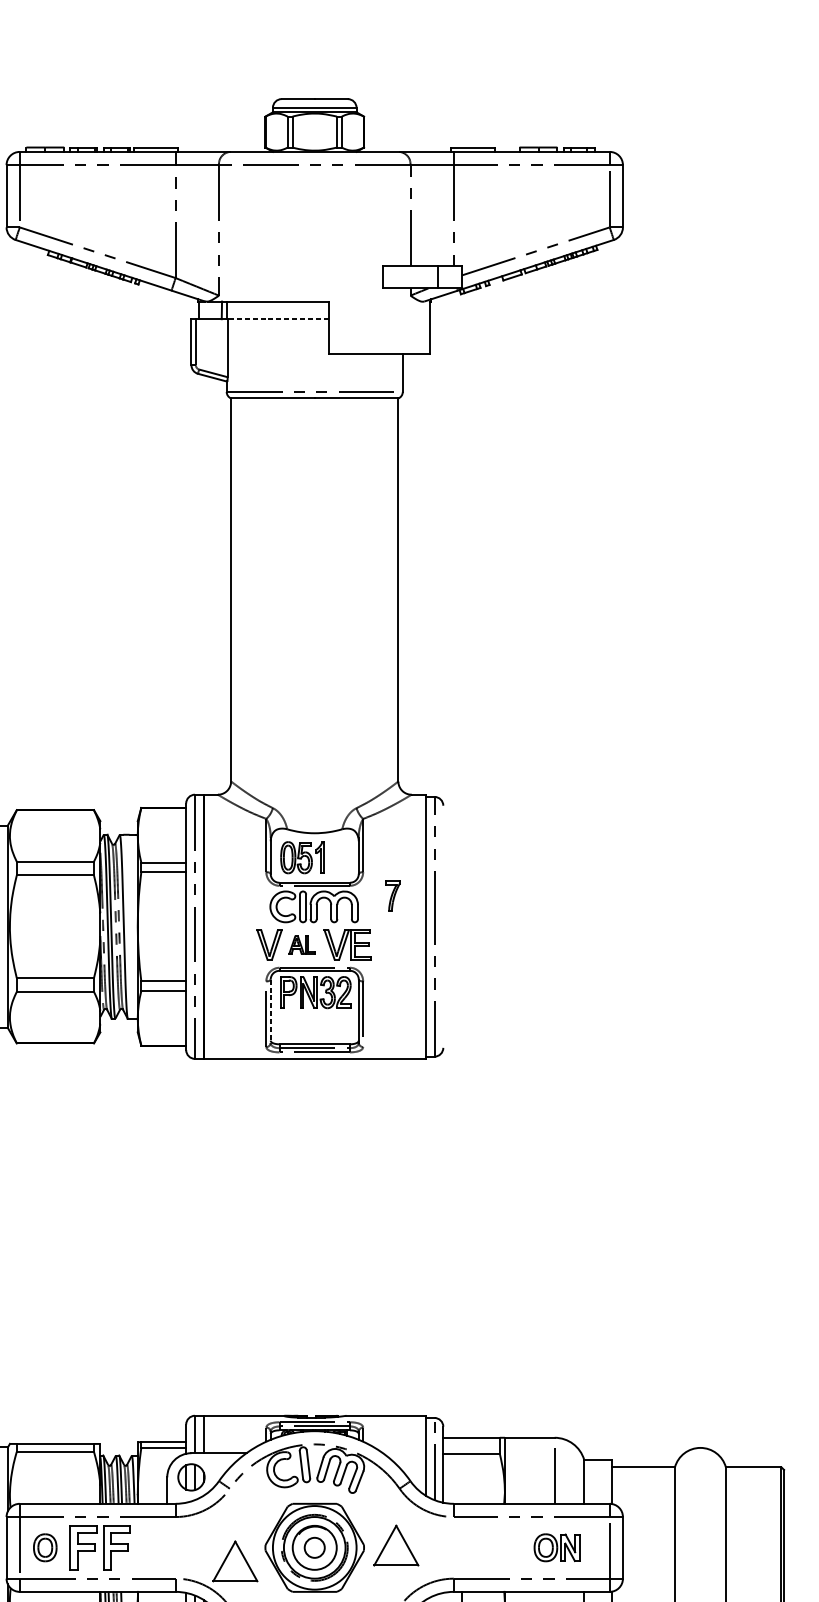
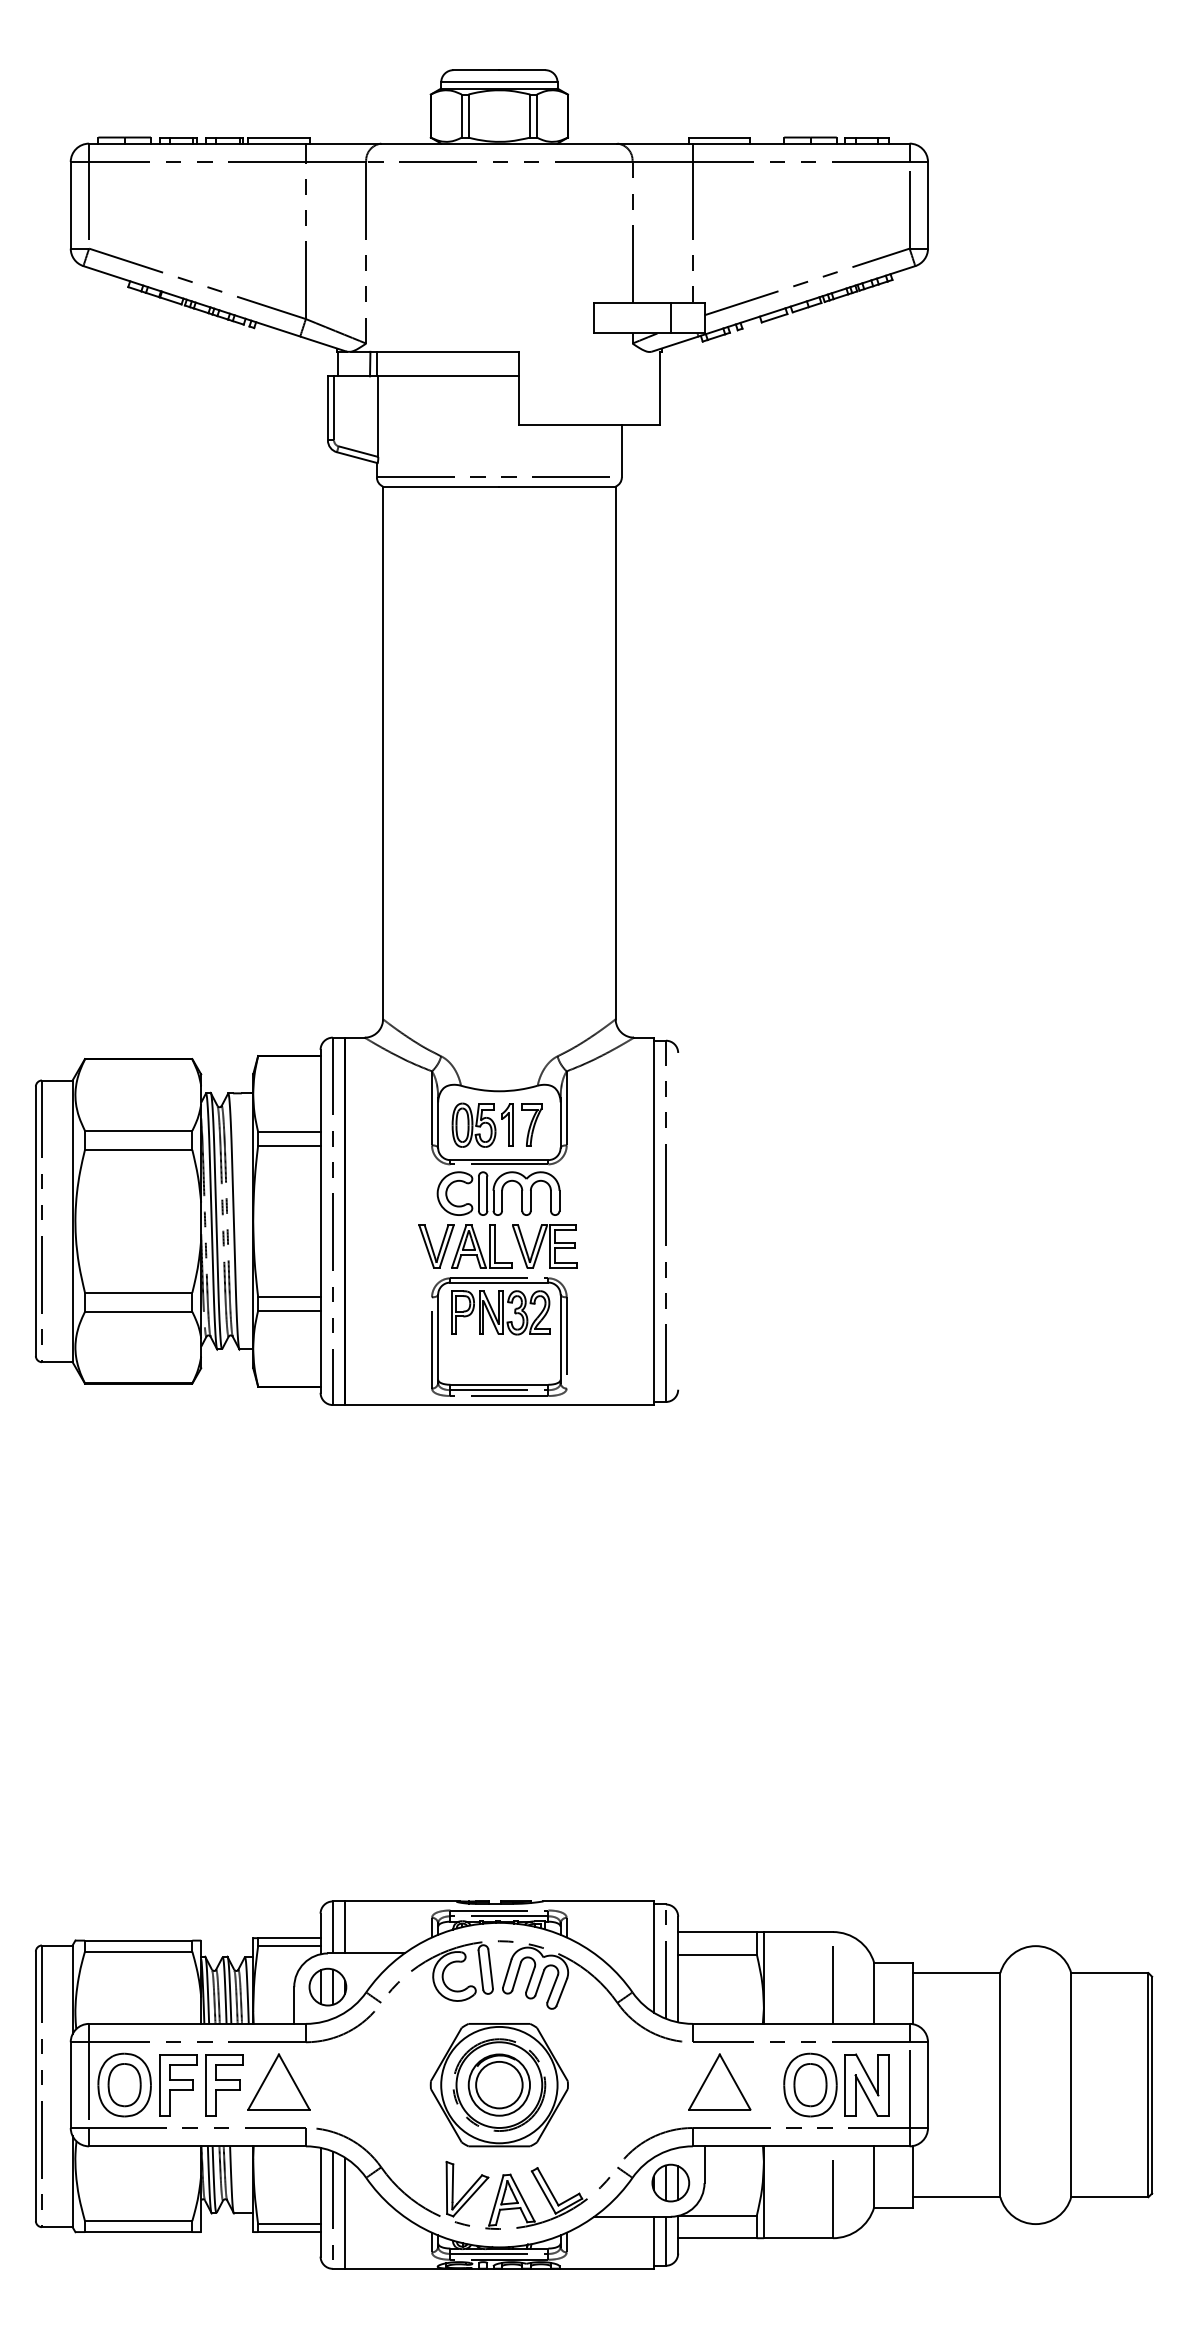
line: (278, 319) -> (448, 376), dashed -> solid
part: (392, 895) -> (531, 1124), moved
part: (301, 944) -> (481, 1246), size x1.67
line: (270, 1011) -> (438, 1339), dashed -> solid
part: (396, 1545) -> (719, 2081), moved
part: (45, 1547) -> (124, 2084), size x1.67
circle: (314, 1547) -> (499, 2084), size x1.67
part: (557, 1547) -> (836, 2084), size x1.67
part: (235, 1561) -> (278, 2081), moved

